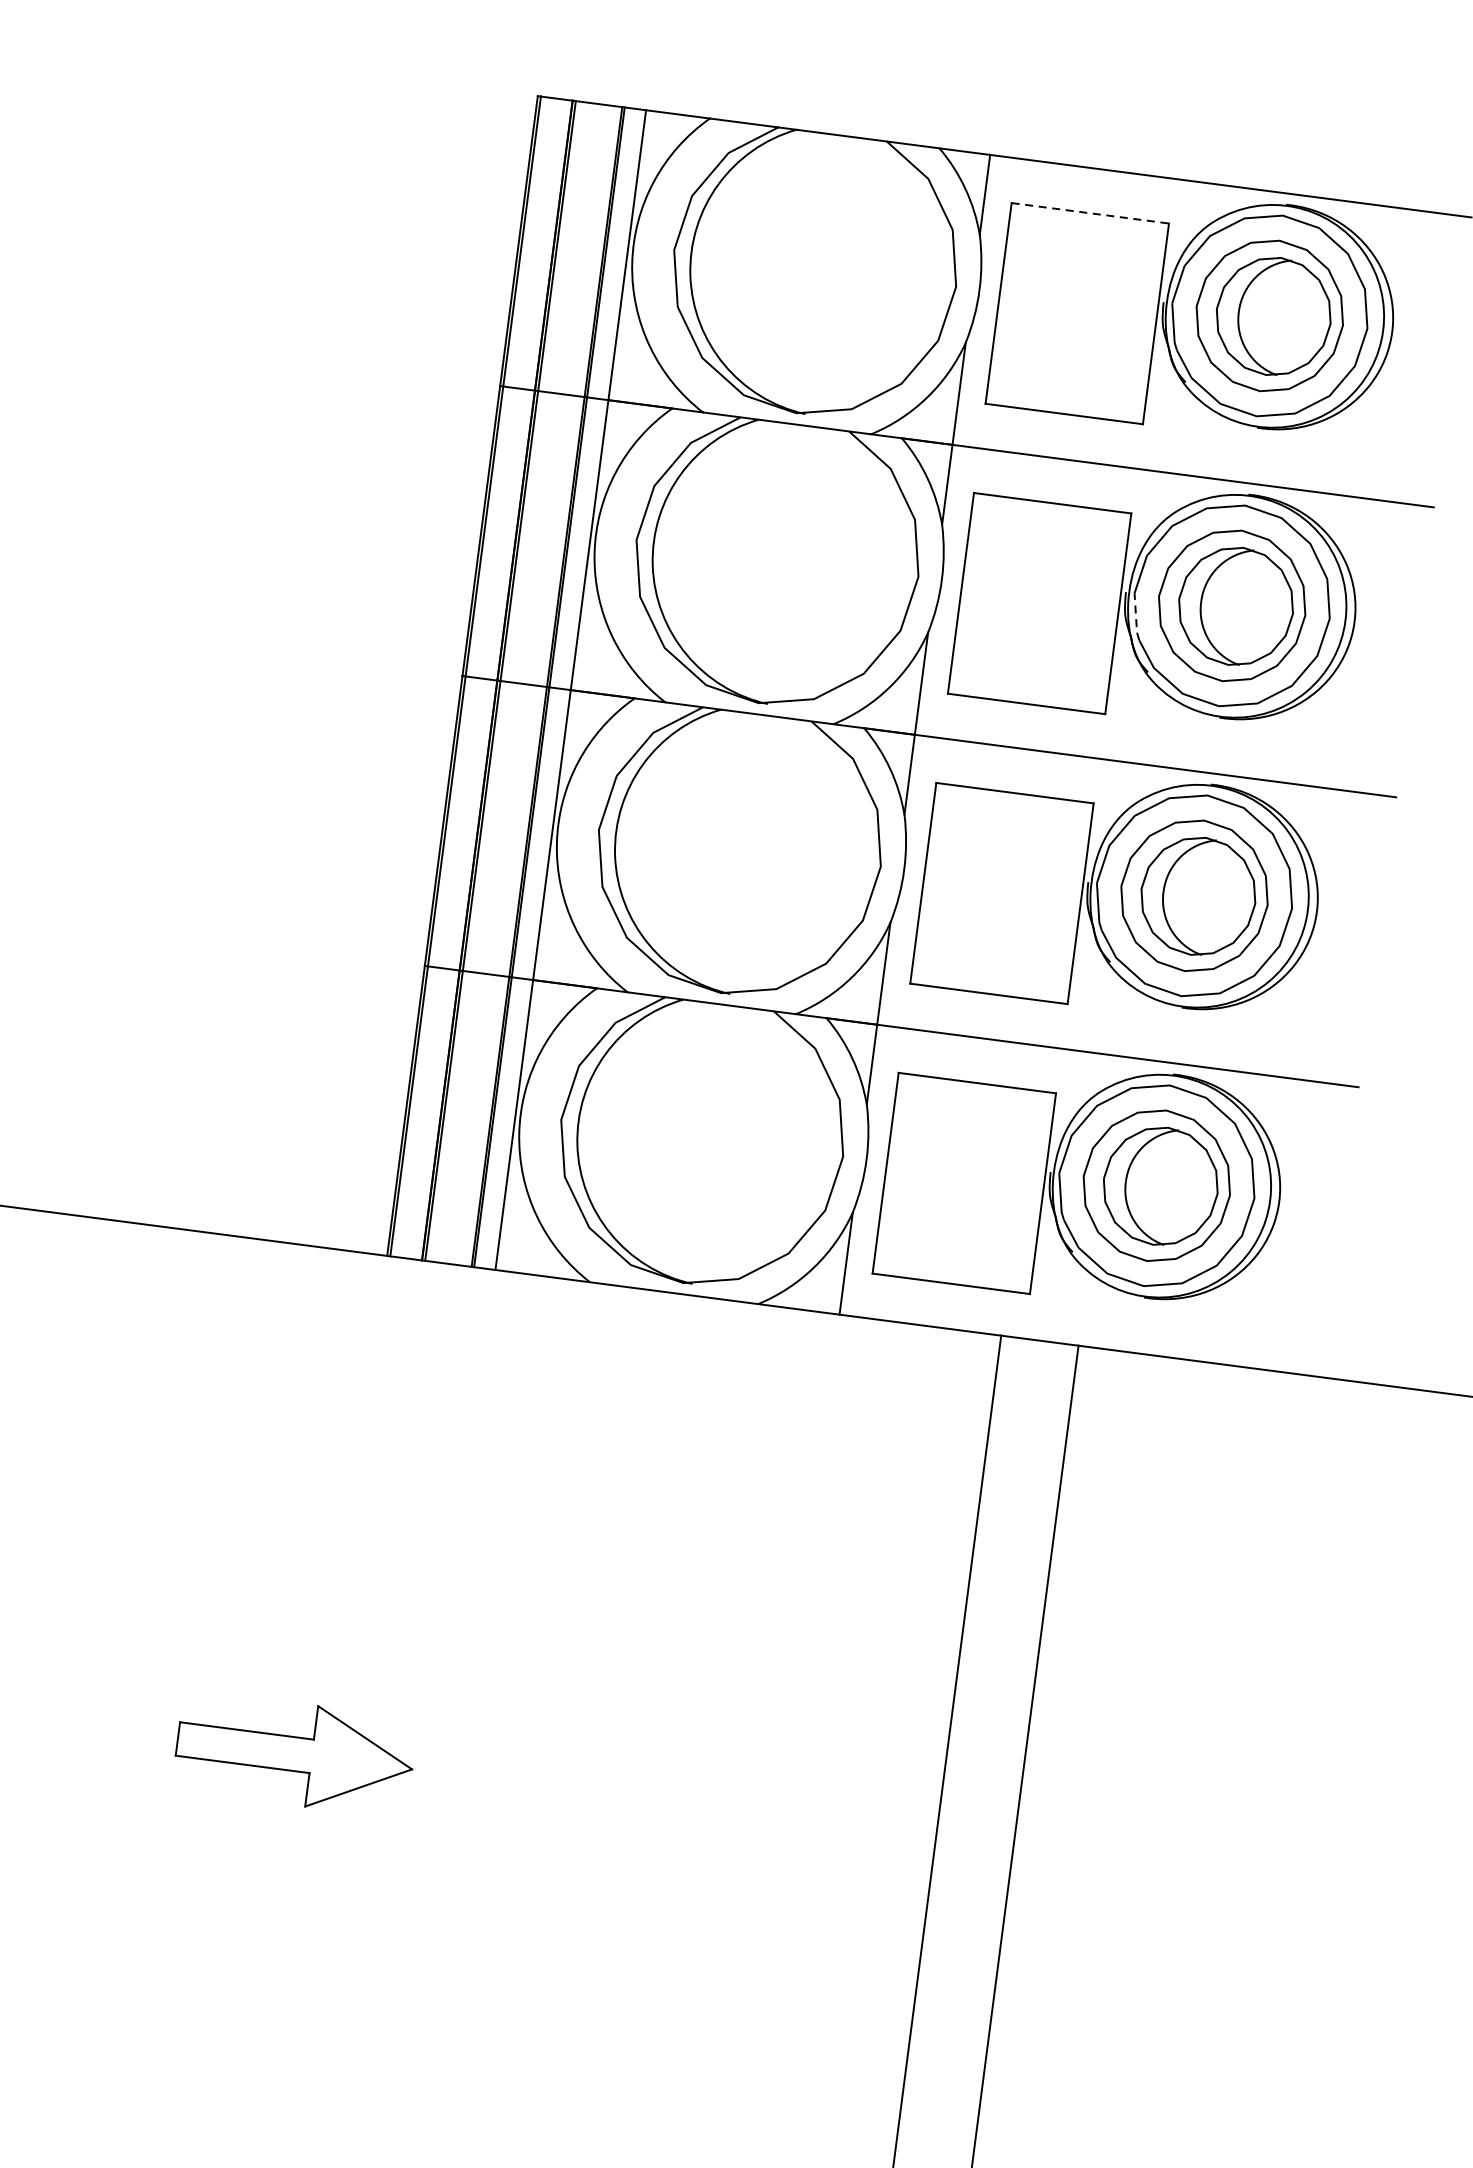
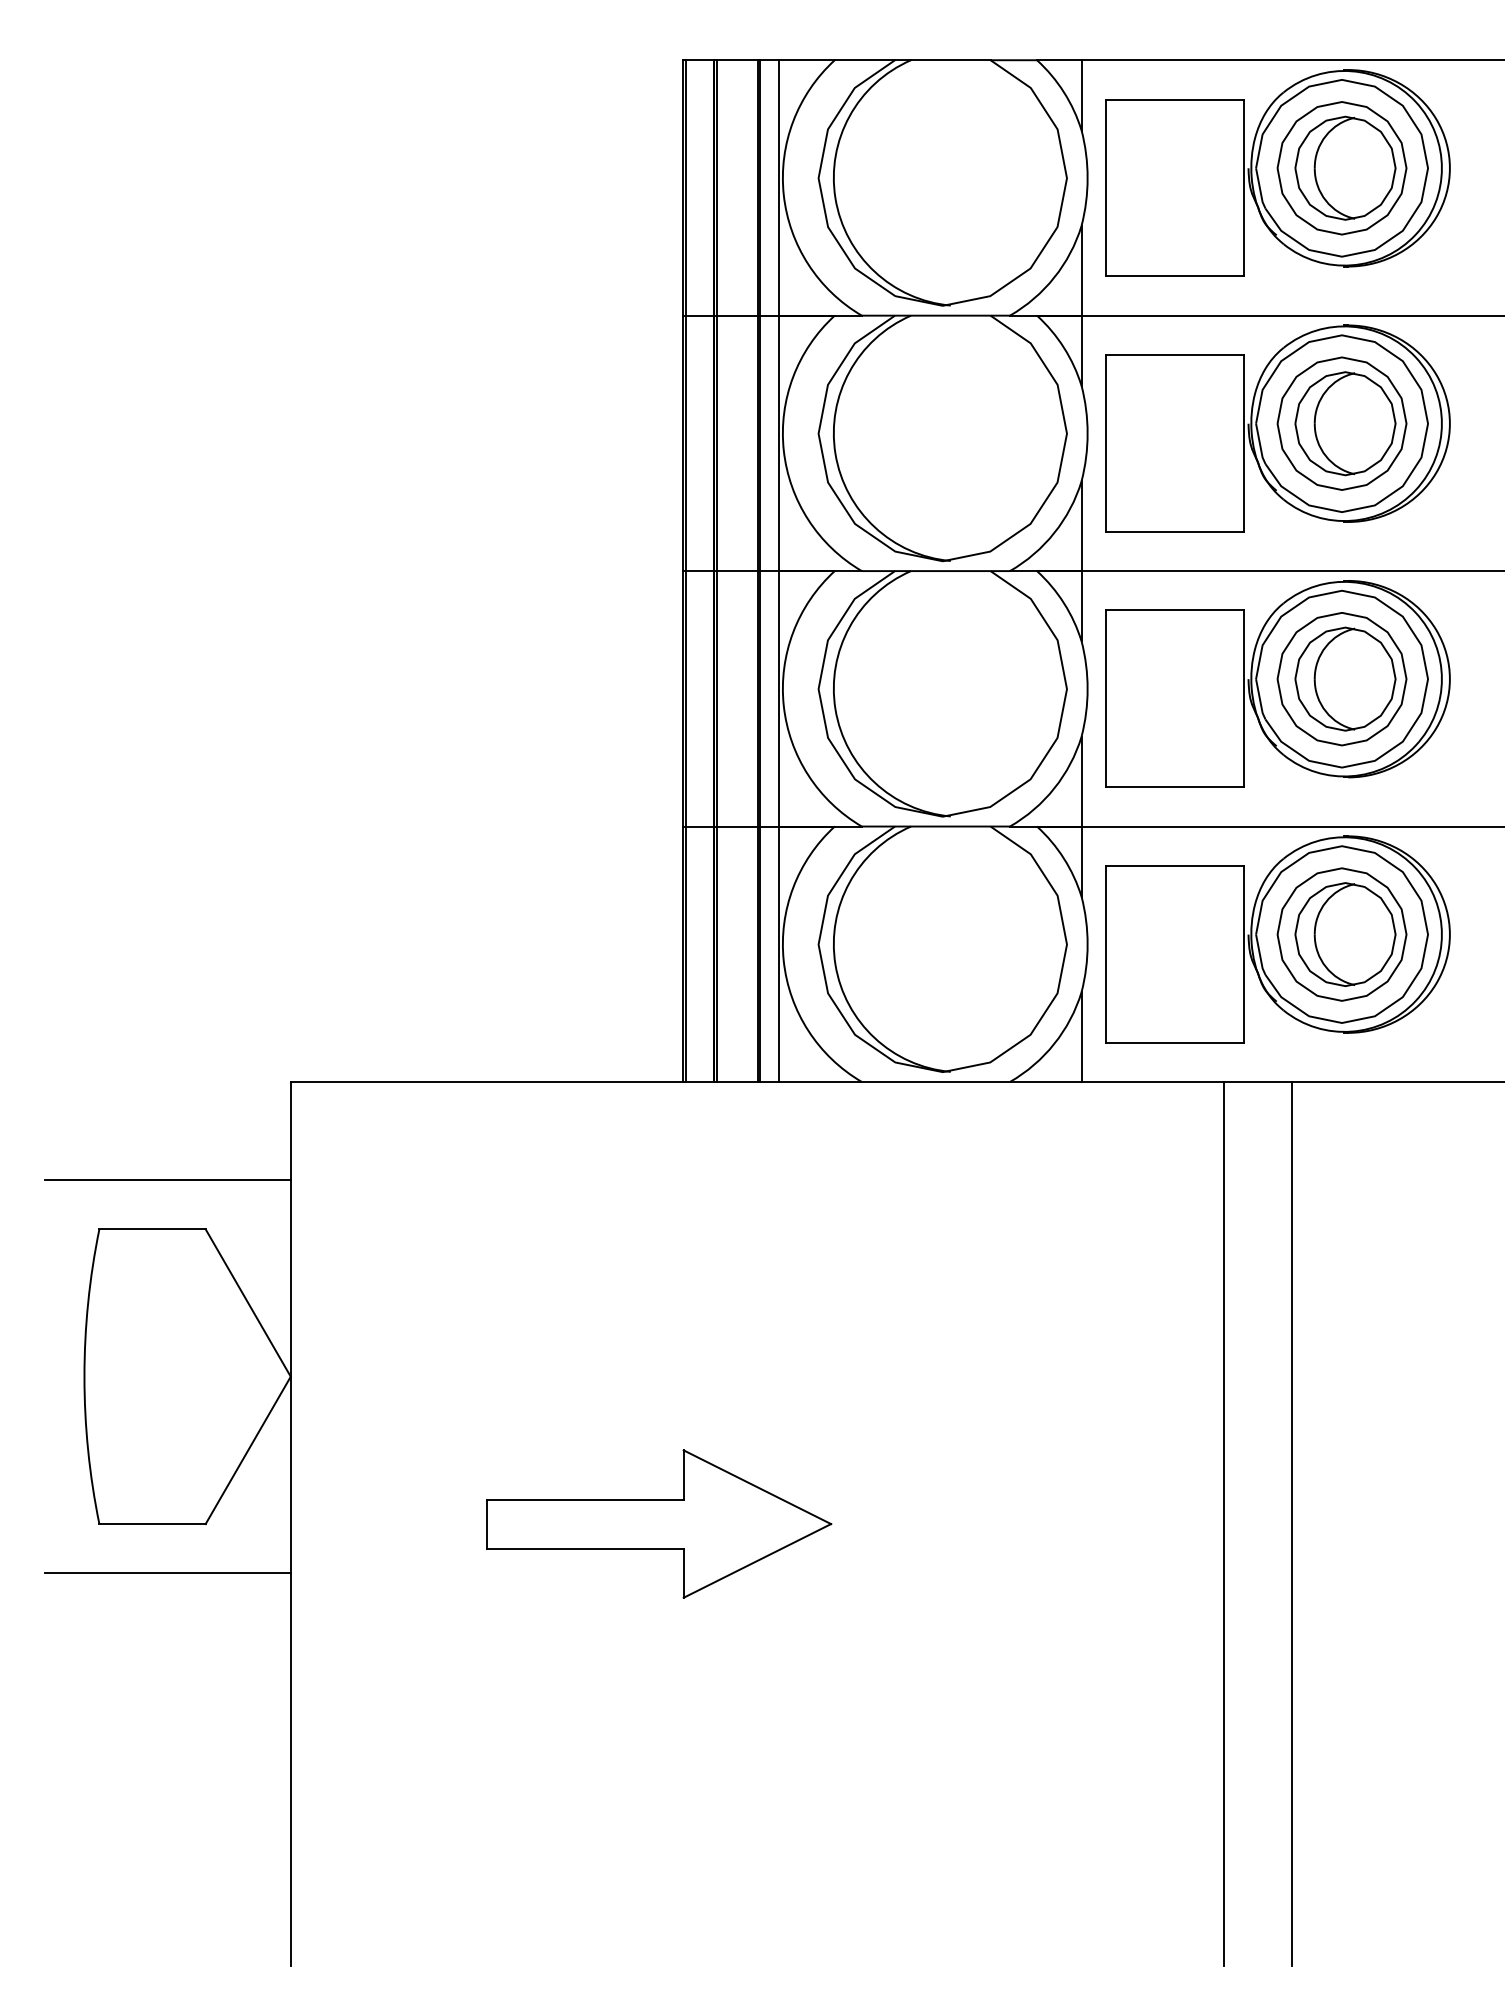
line: (1090, 213) -> (1175, 99), dashed -> solid
line: (1136, 618) -> (1260, 445), dashed -> solid
part: (295, 1753) -> (659, 1523), size x1.67

